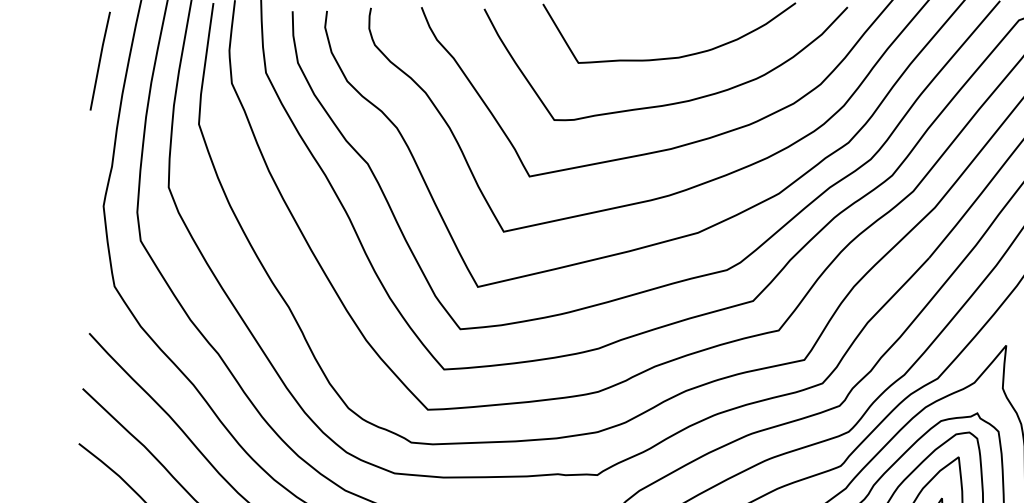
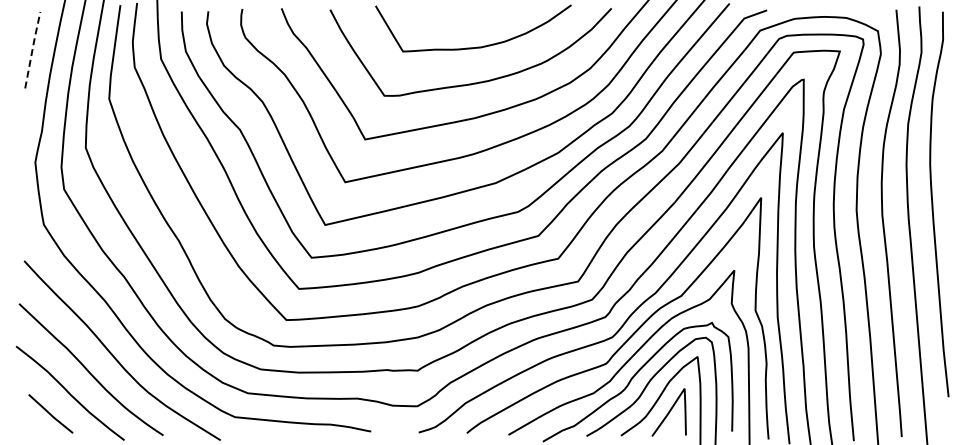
line: (99, 60) -> (32, 49), solid -> dashed

